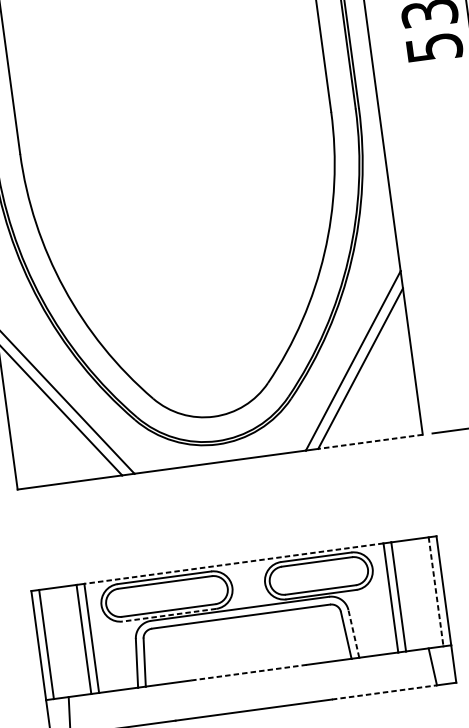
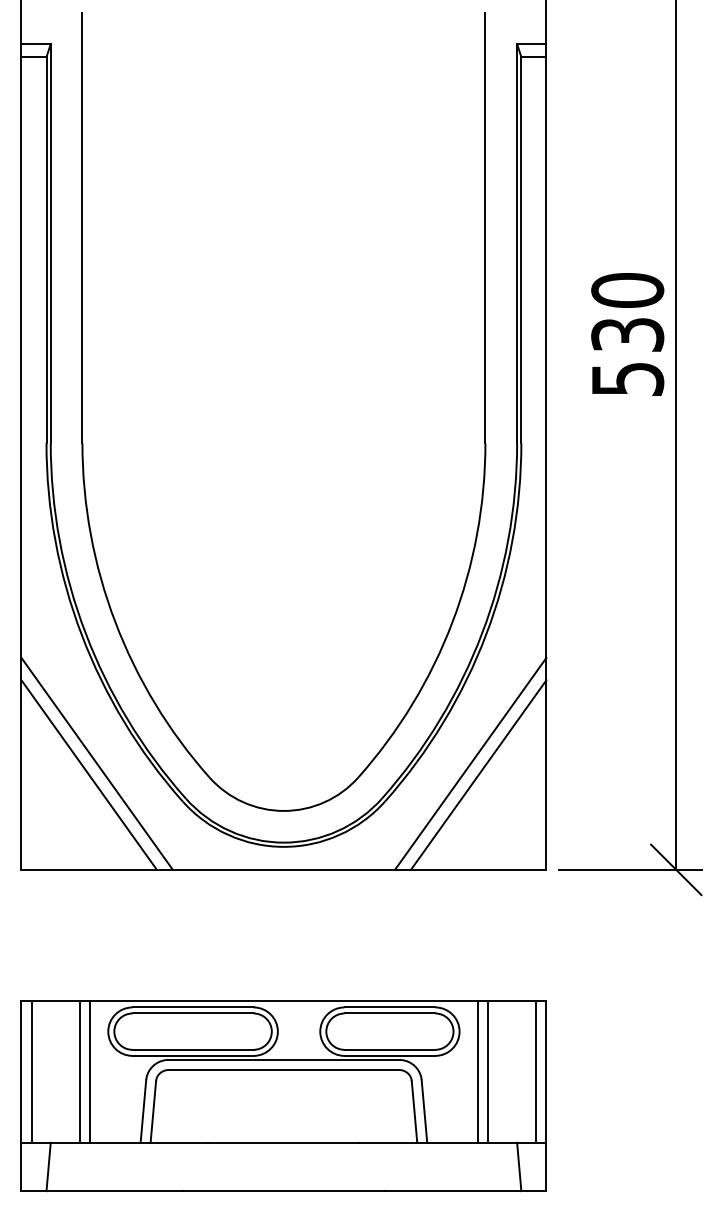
line: (370, 441) -> (478, 869), dashed -> solid
line: (233, 563) -> (283, 1001), dashed -> solid
line: (436, 592) -> (536, 1072), dashed -> solid
line: (169, 614) -> (193, 1055), dashed -> solid
line: (353, 633) -> (424, 1110), dashed -> solid
line: (248, 672) -> (283, 1142), dashed -> solid
line: (384, 692) -> (453, 1191), dashed -> solid

